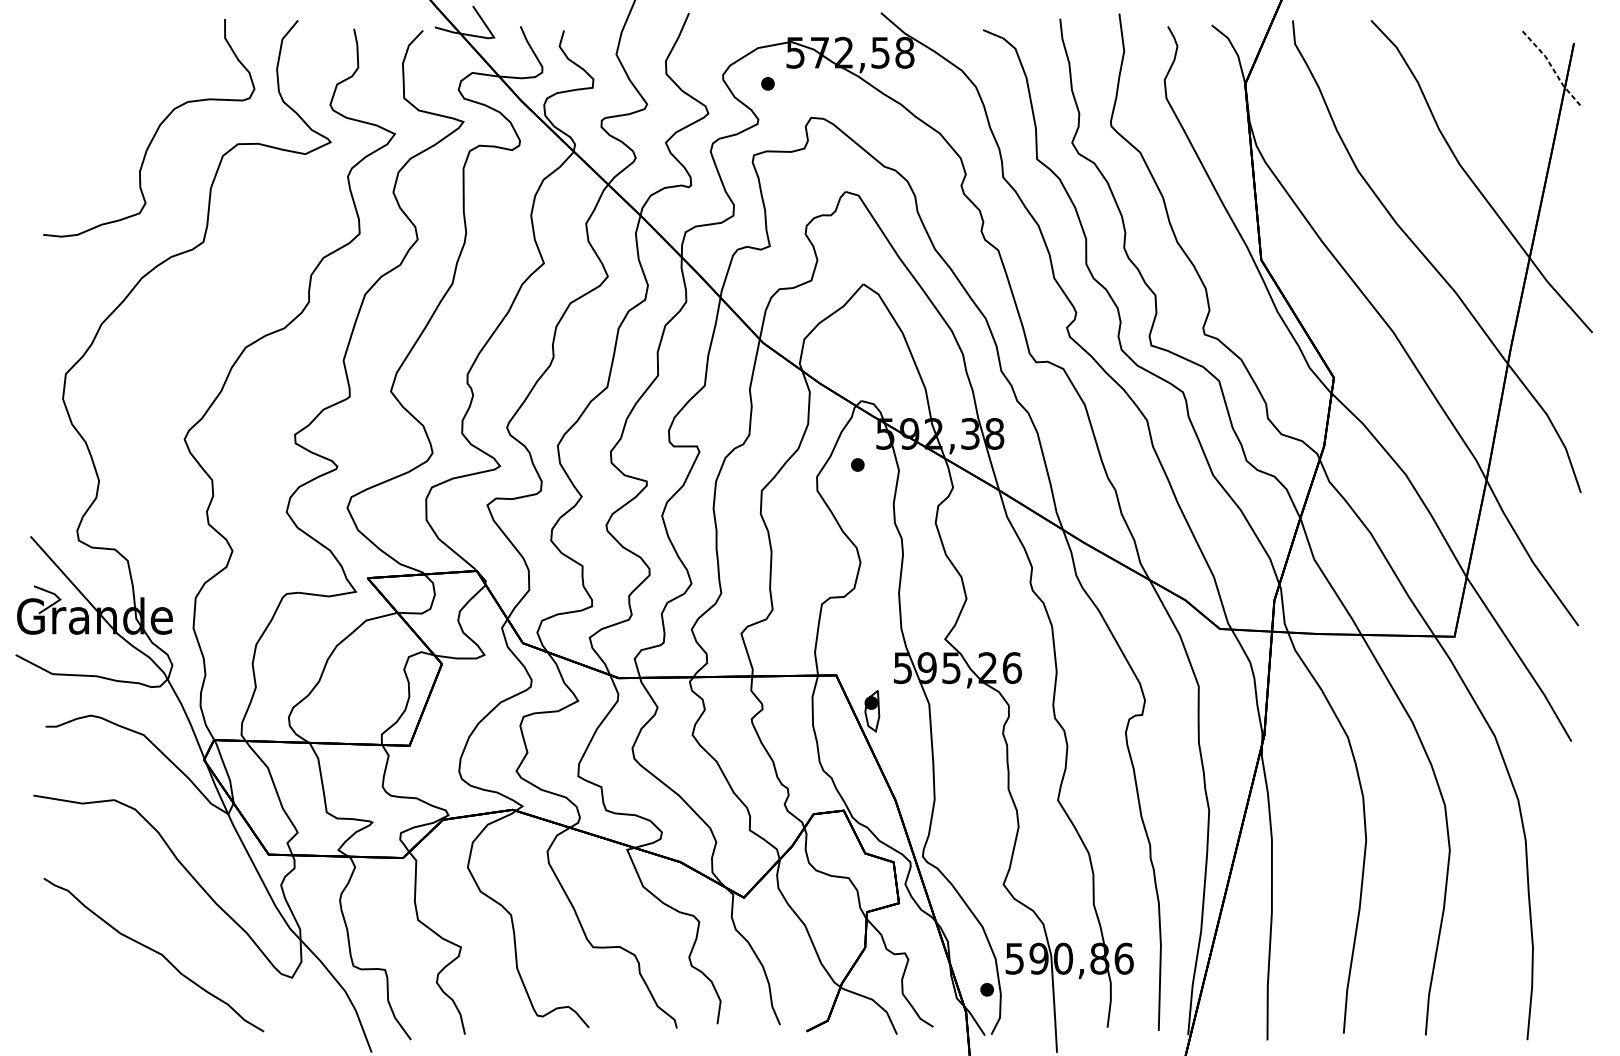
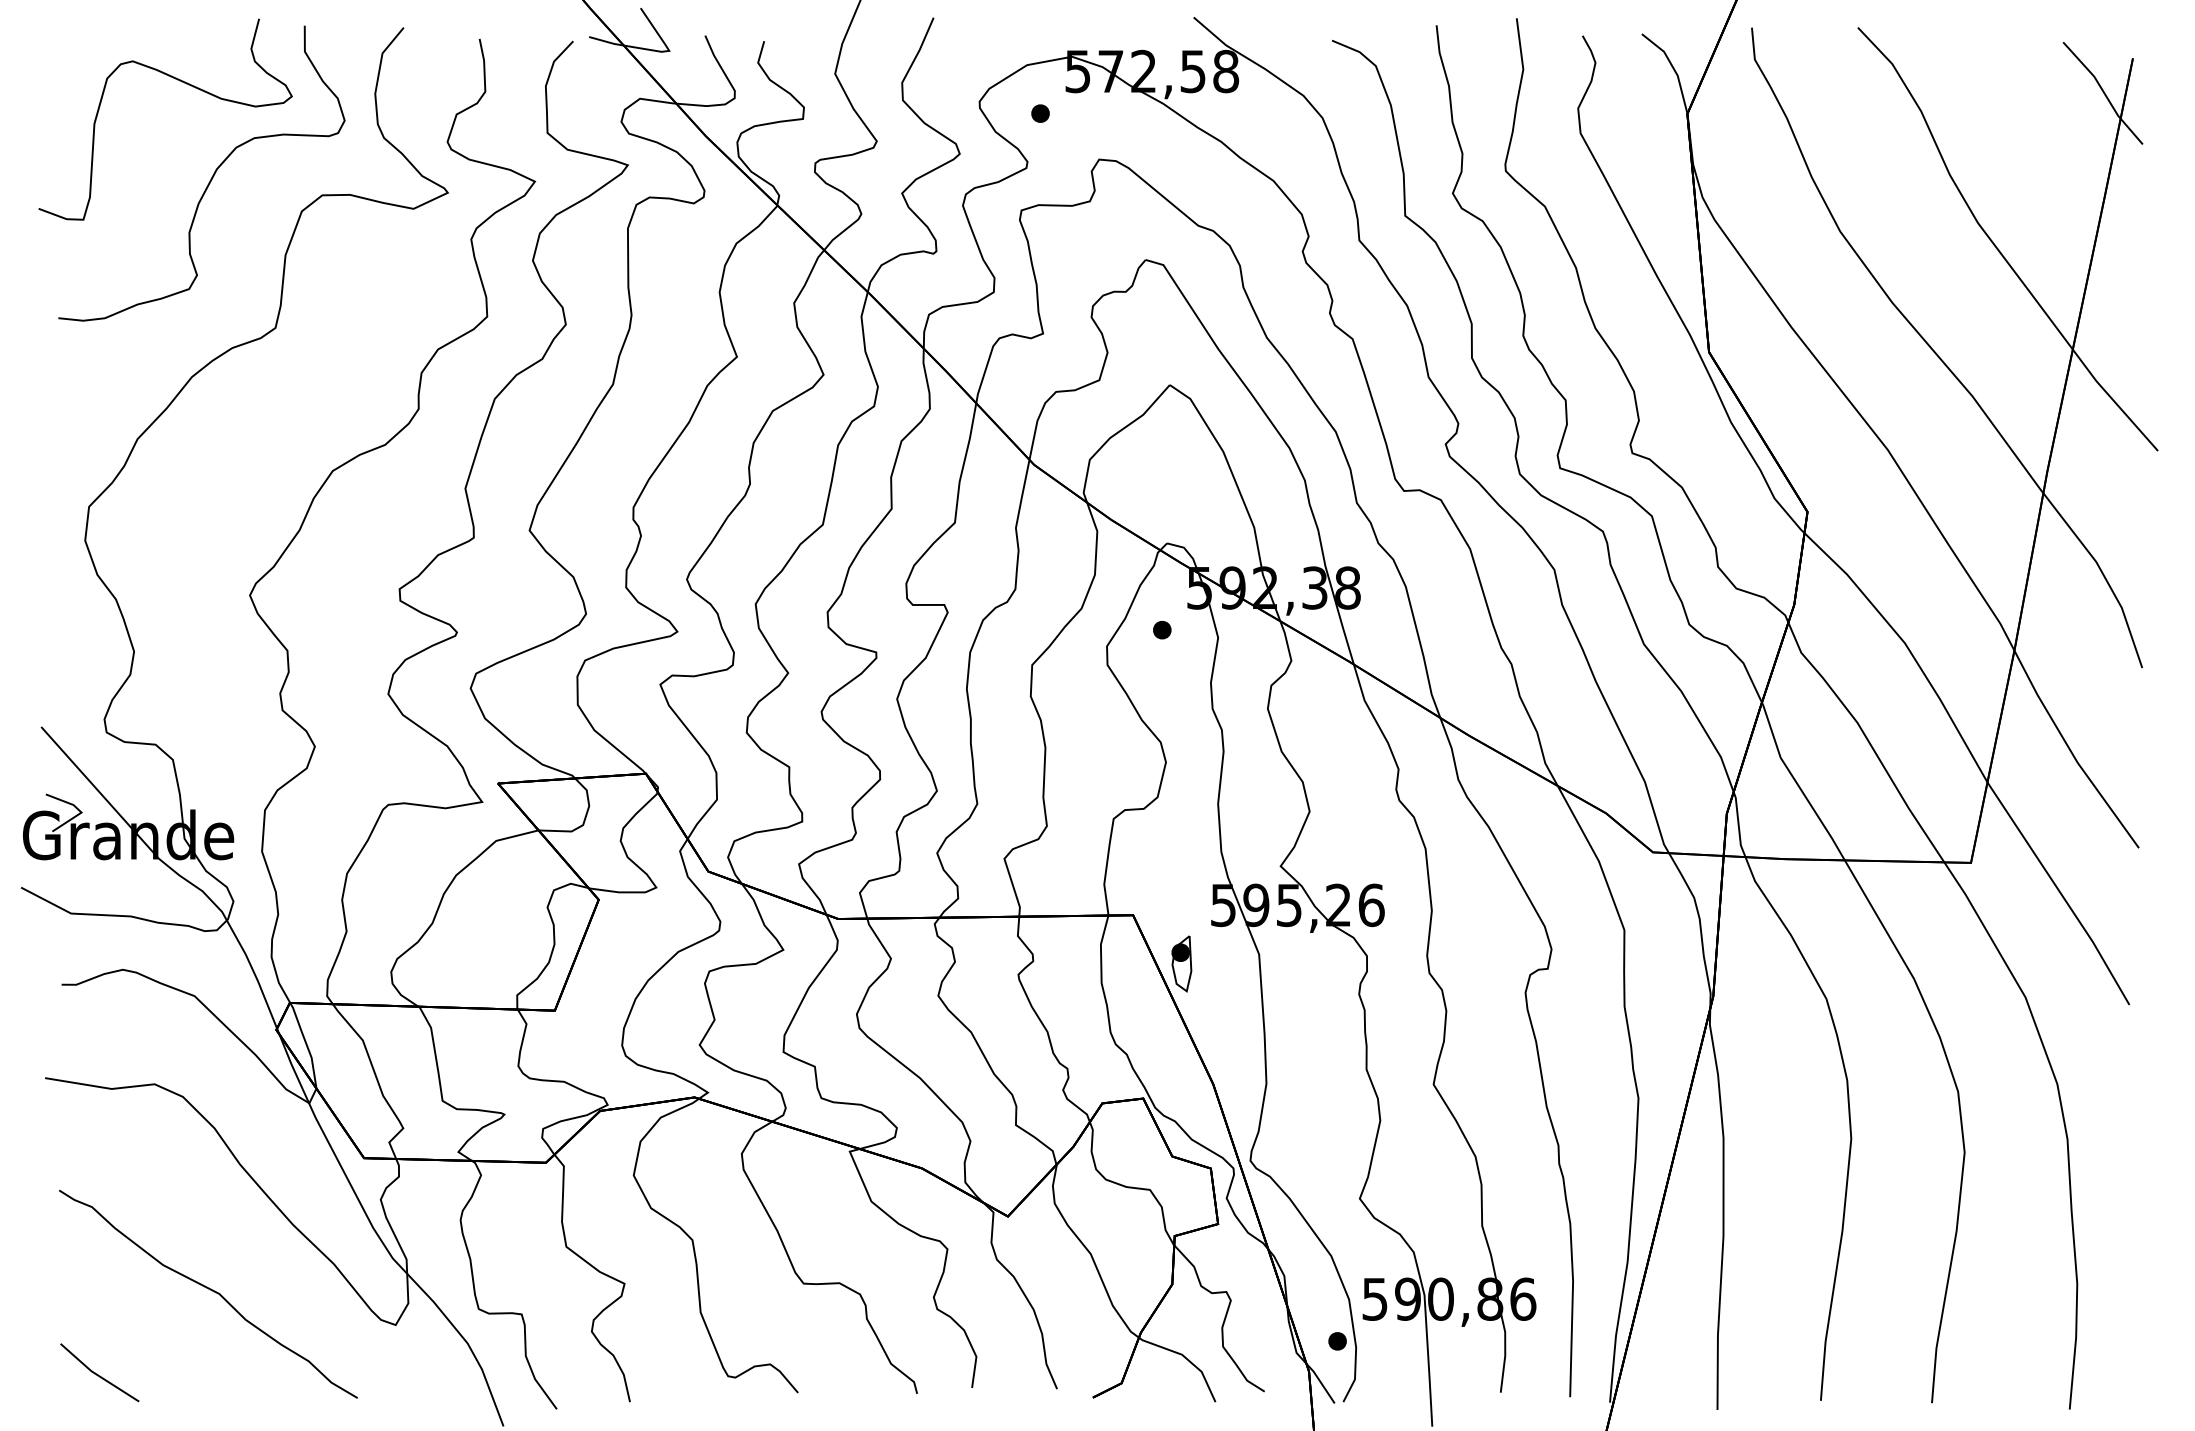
curve: (132, 60) -> (179, 81), added
line: (1553, 68) -> (2104, 92), dashed -> solid
line: (72, 1013) -> (97, 1373), added

